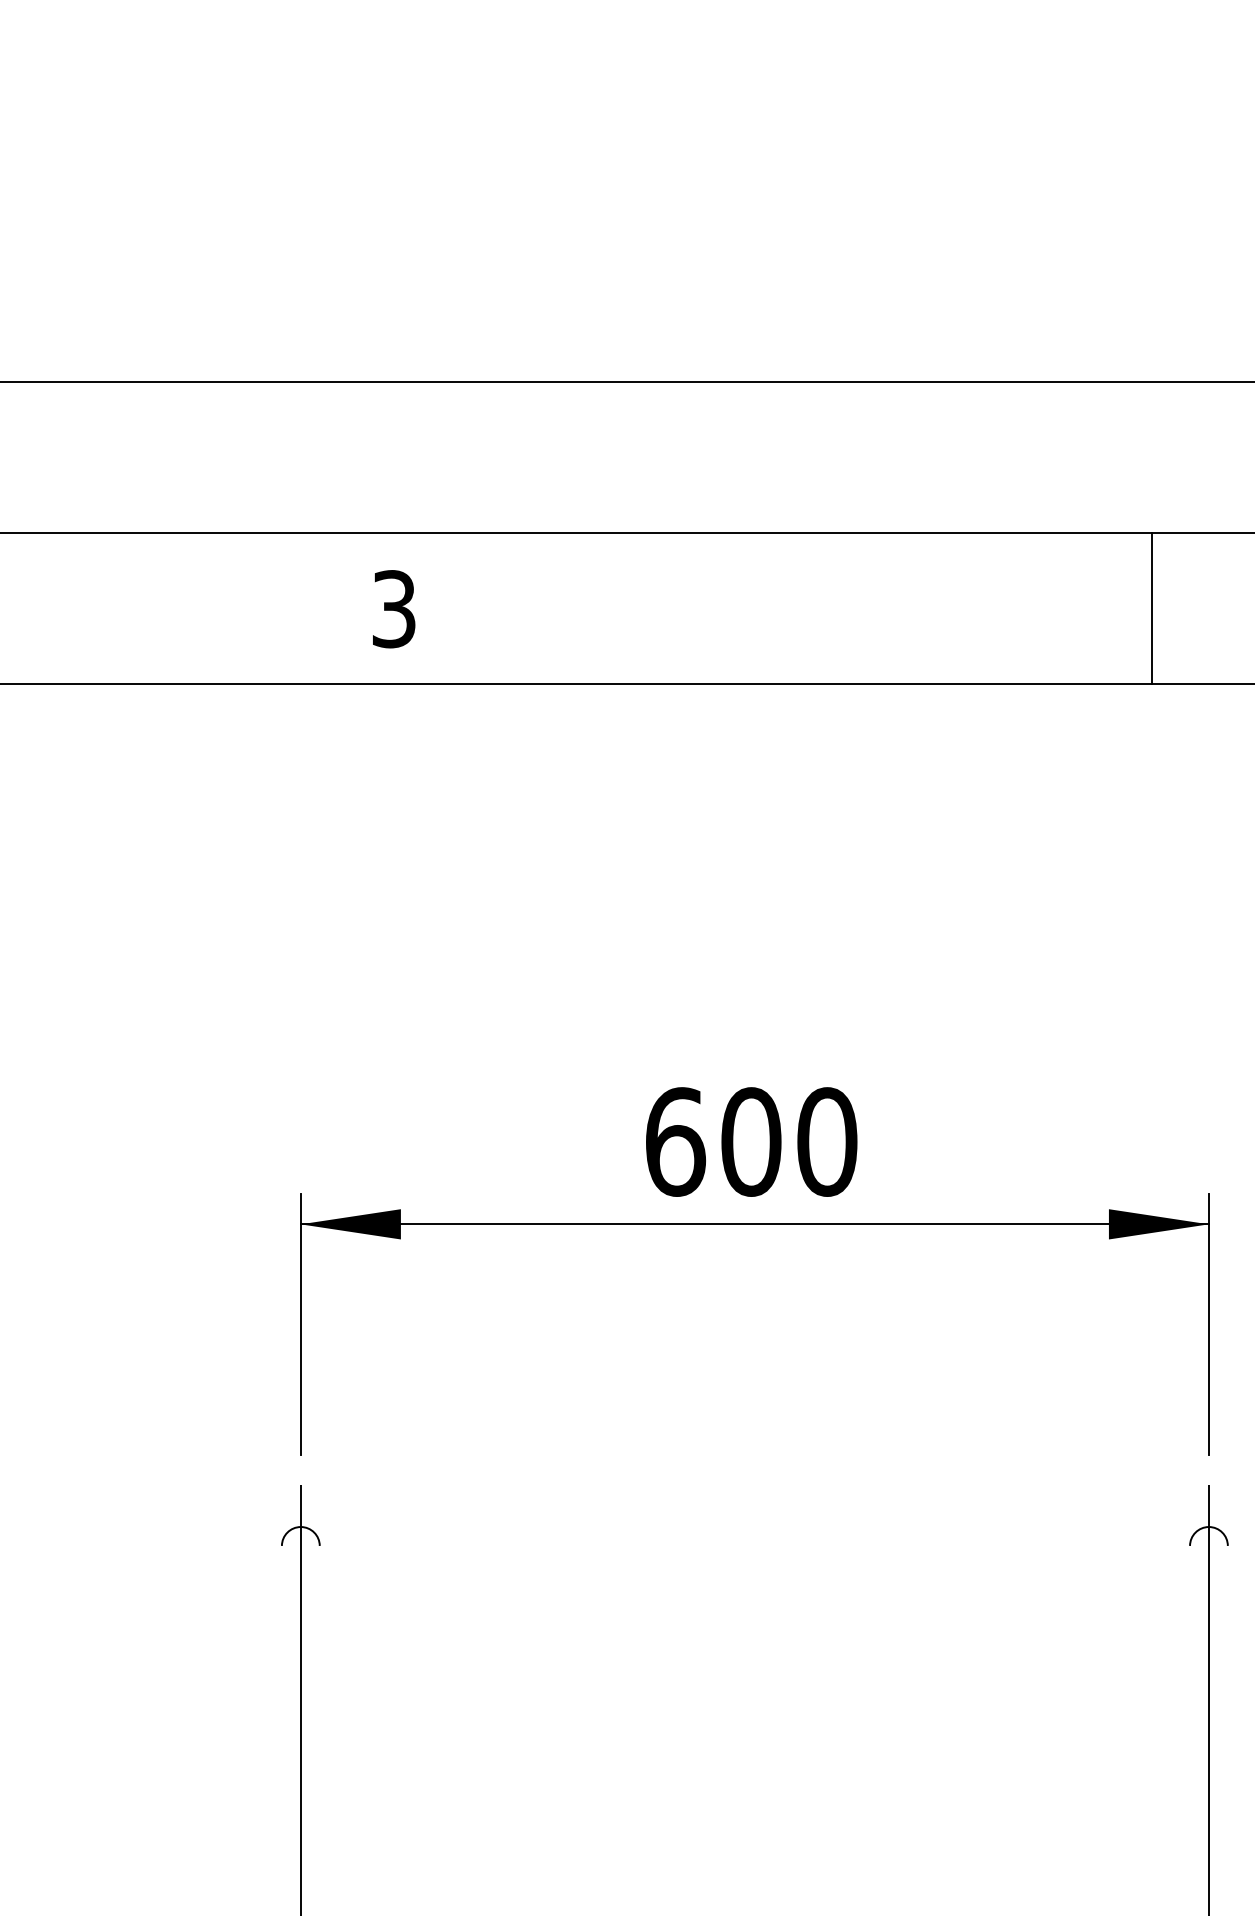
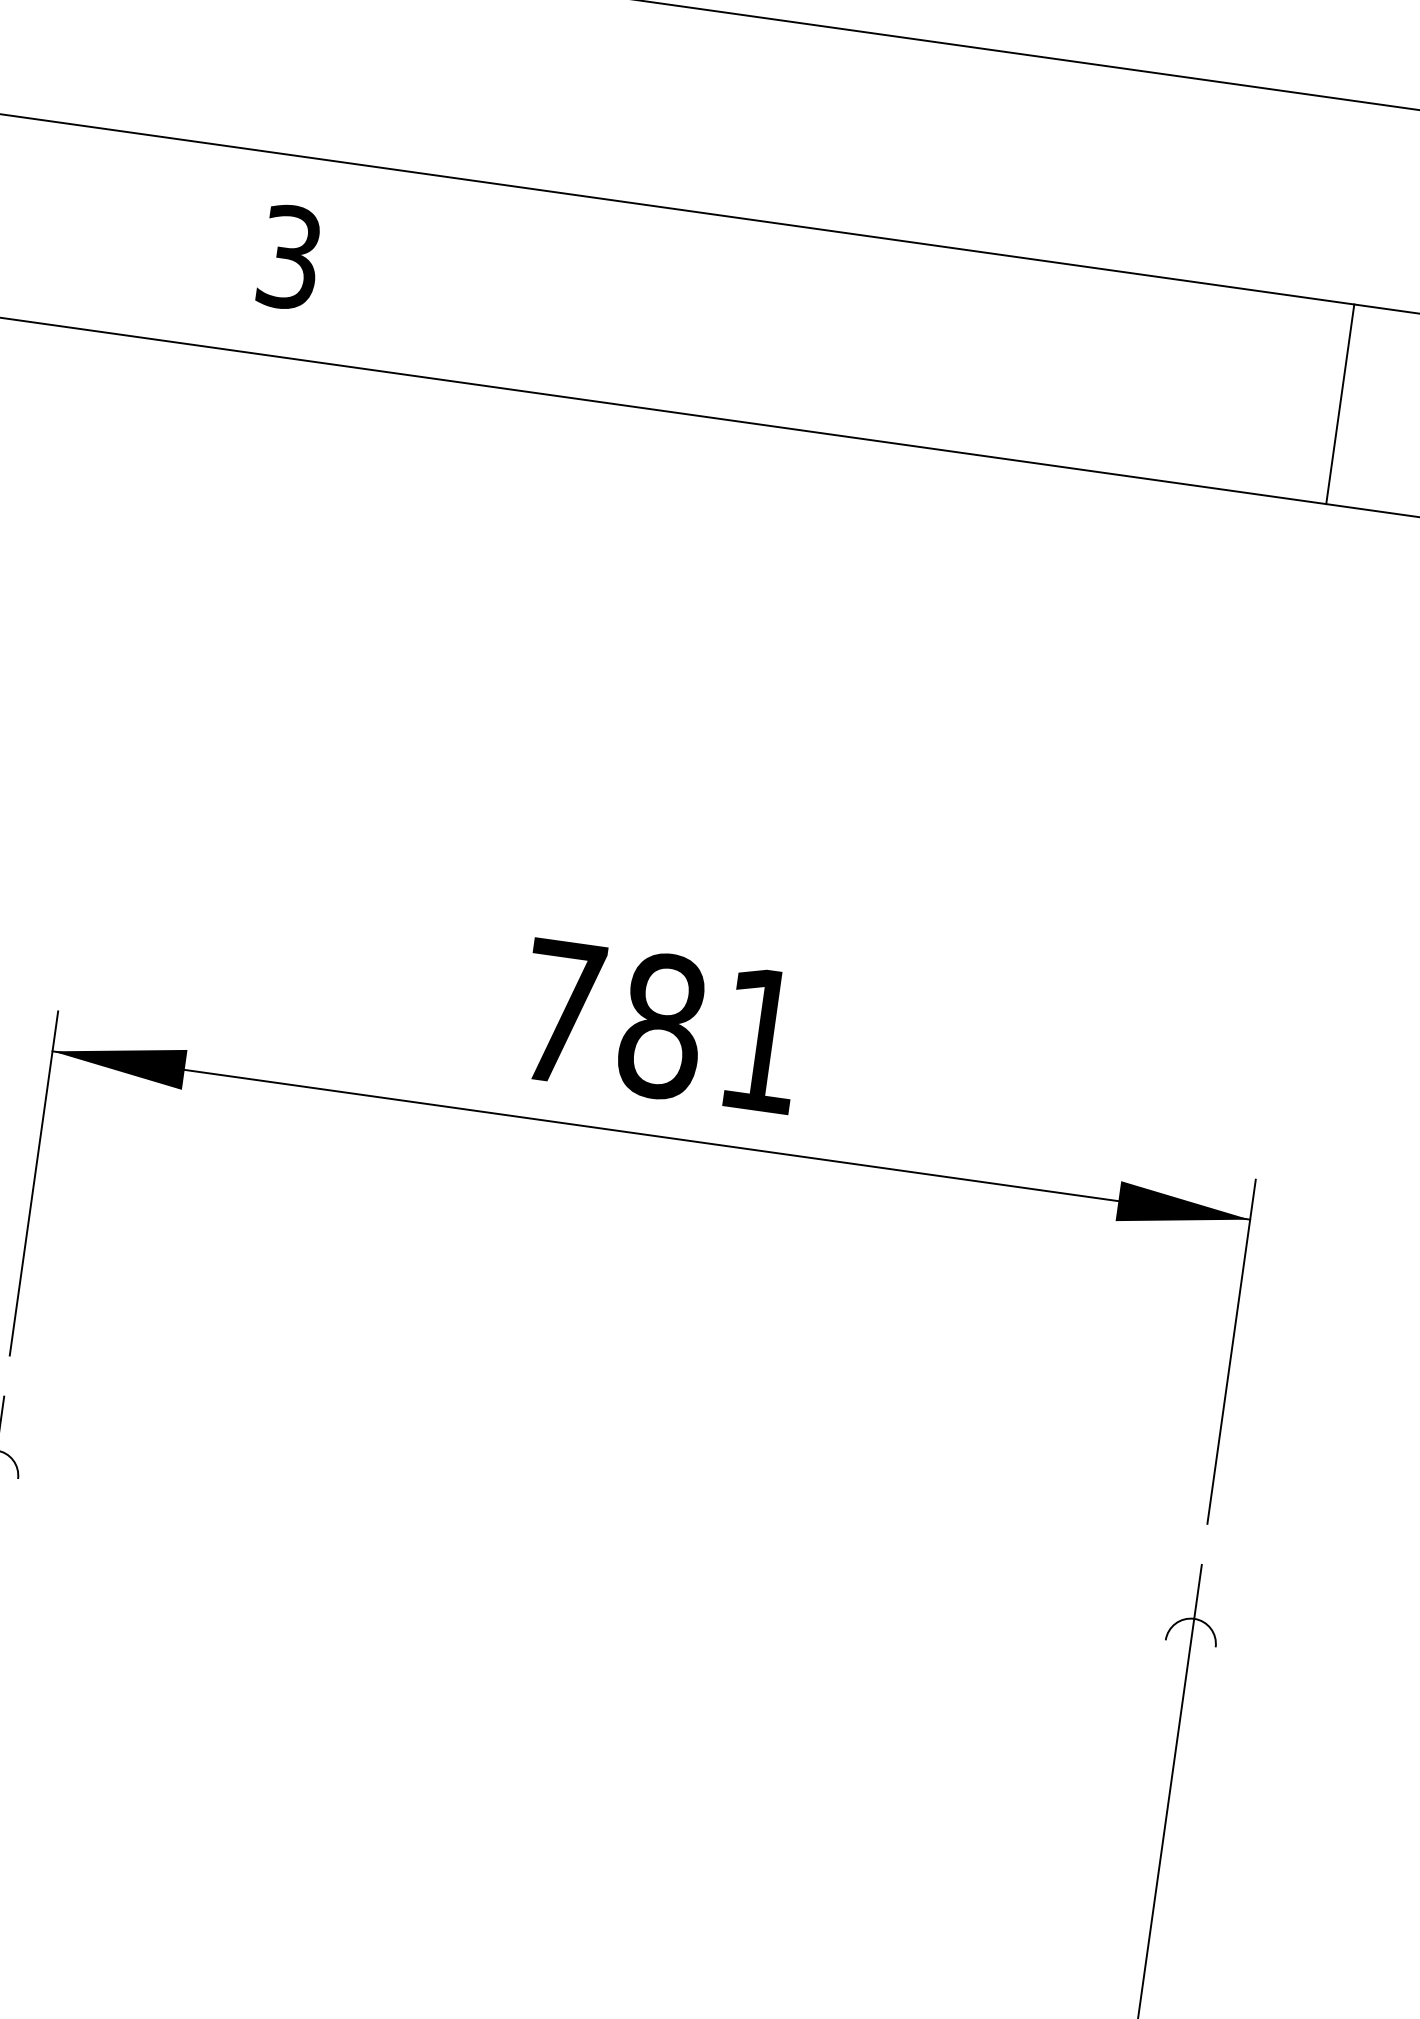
line: (1151, 608) -> (1340, 404), moved
text: (751, 1141) -> (662, 1025), 600 -> 781

